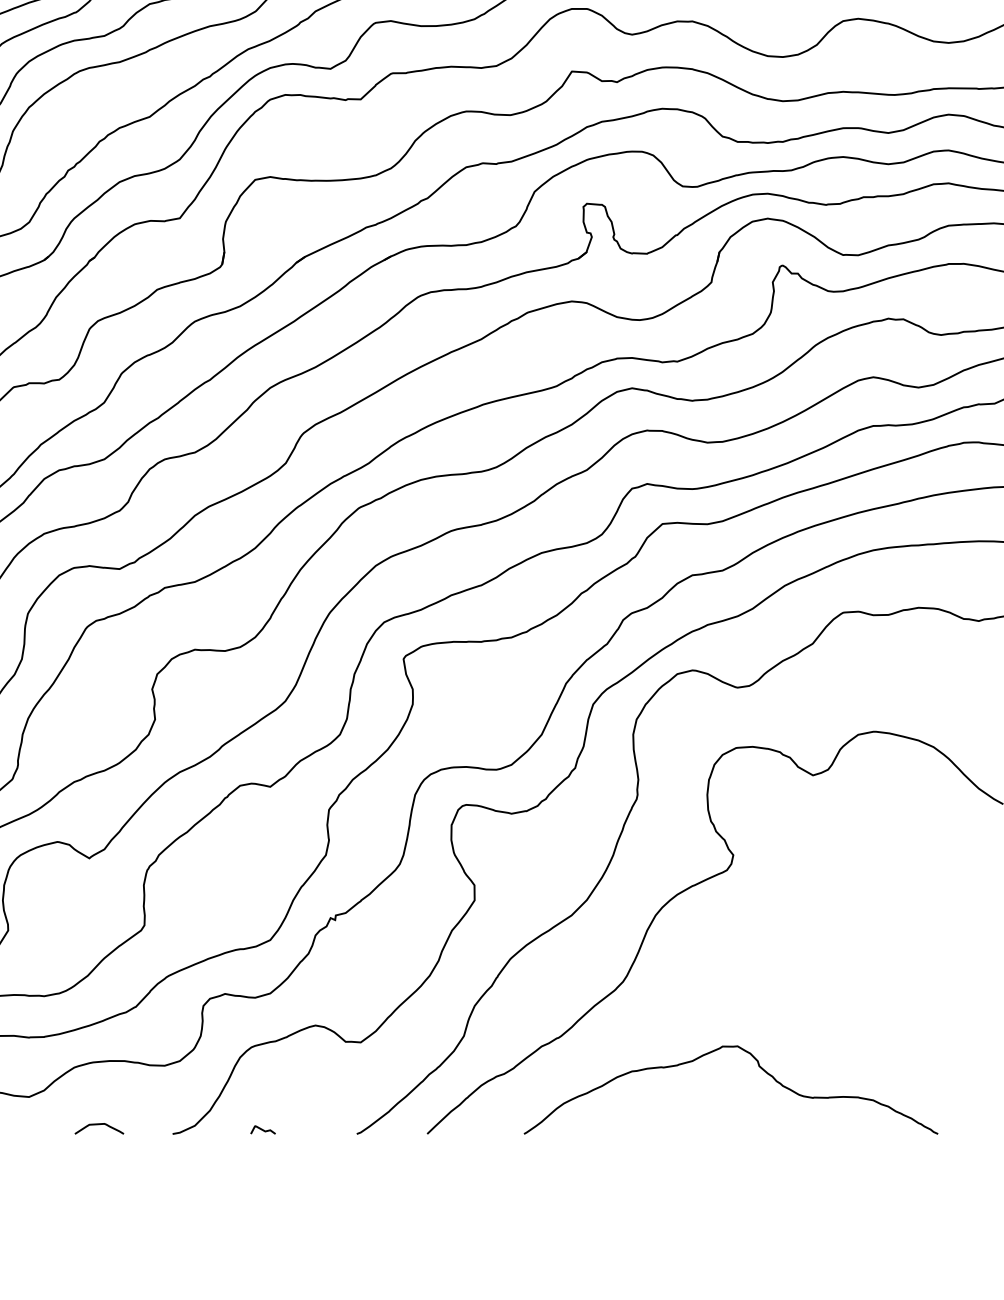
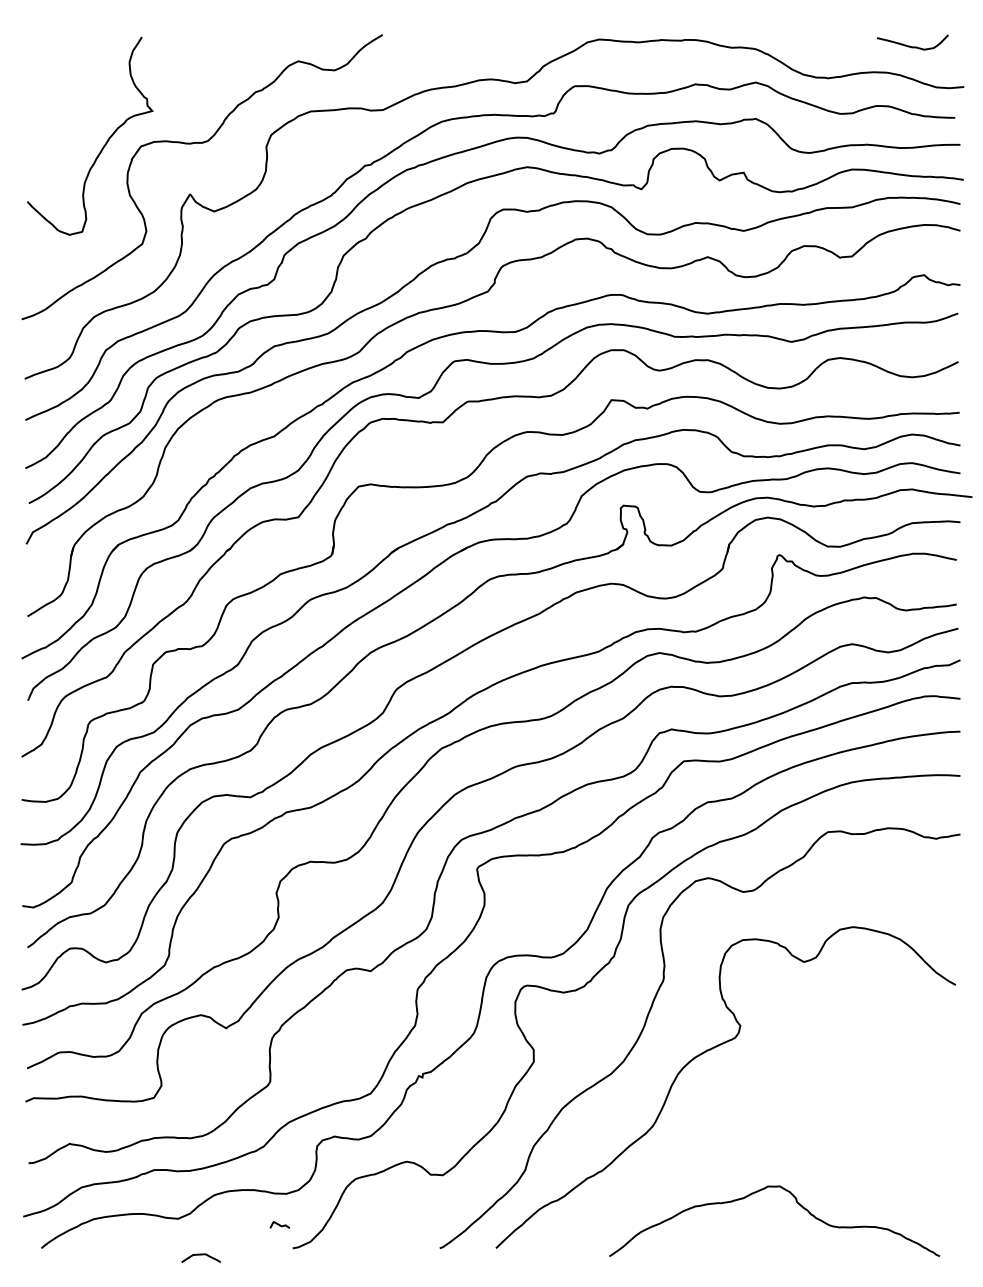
curve: (758, 1066) -> (796, 1202), moved
curve: (99, 1125) -> (201, 1255), moved
curve: (262, 1129) -> (279, 1224), moved

